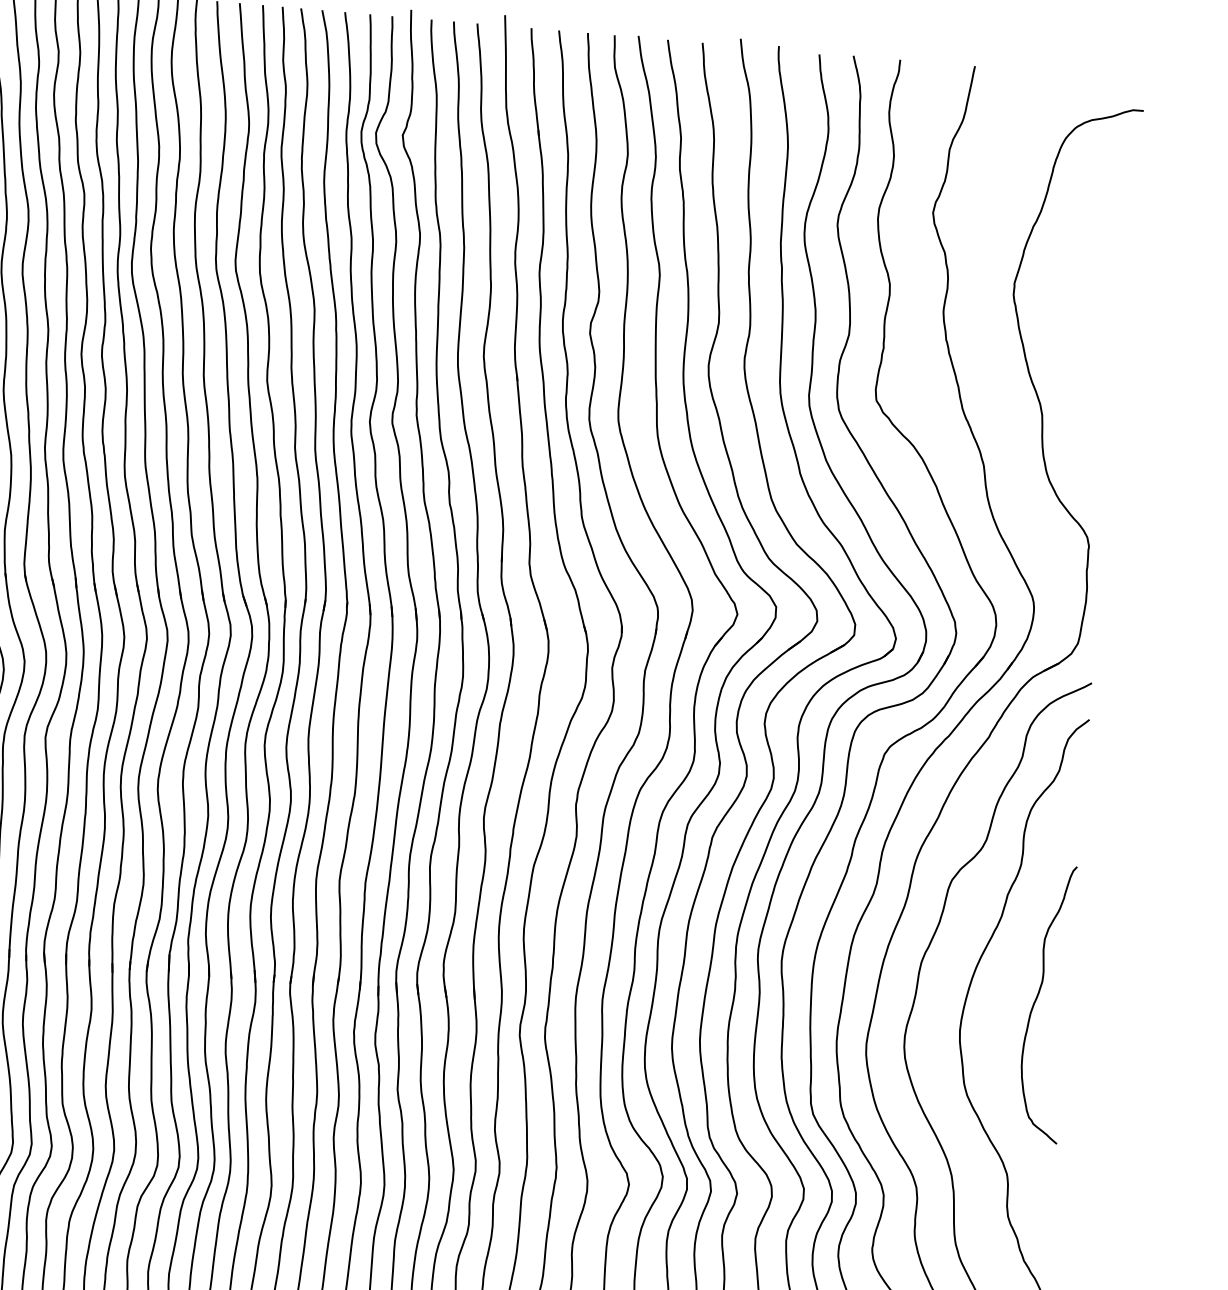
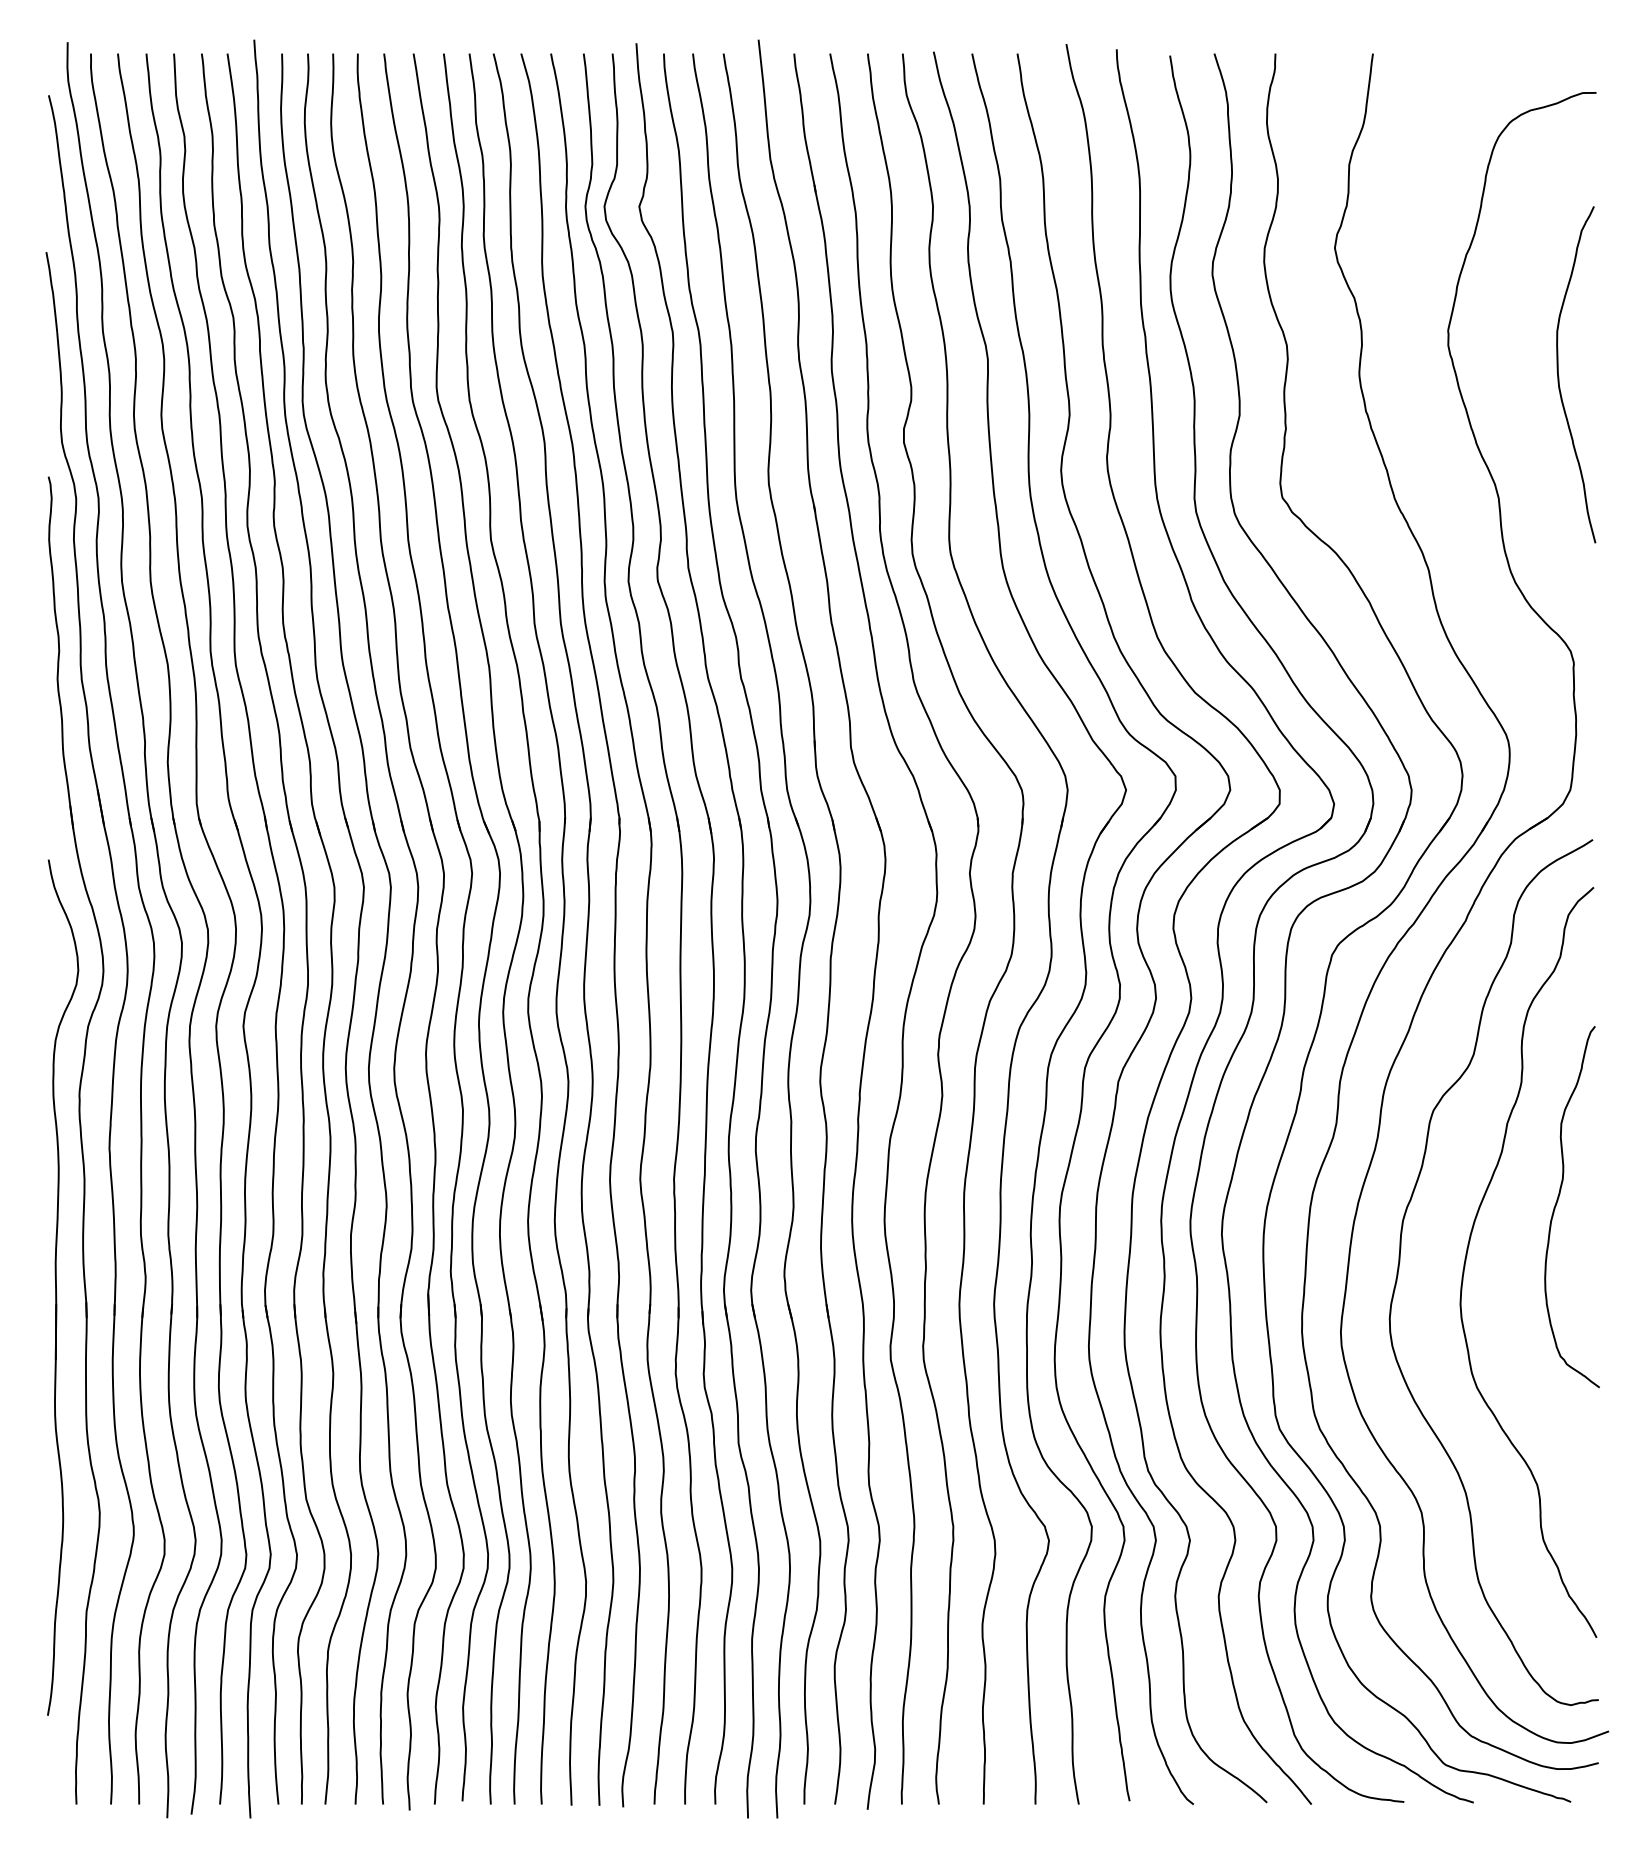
curve: (1096, 325) -> (1559, 376), added
curve: (1036, 1000) -> (1557, 1203), moved

